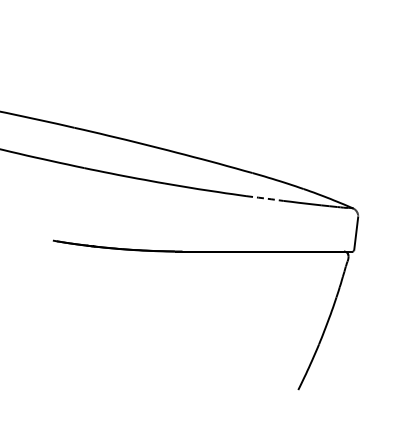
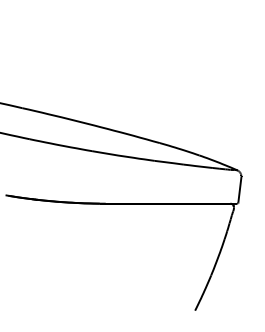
line: (265, 198) -> (169, 162), dashed -> solid

